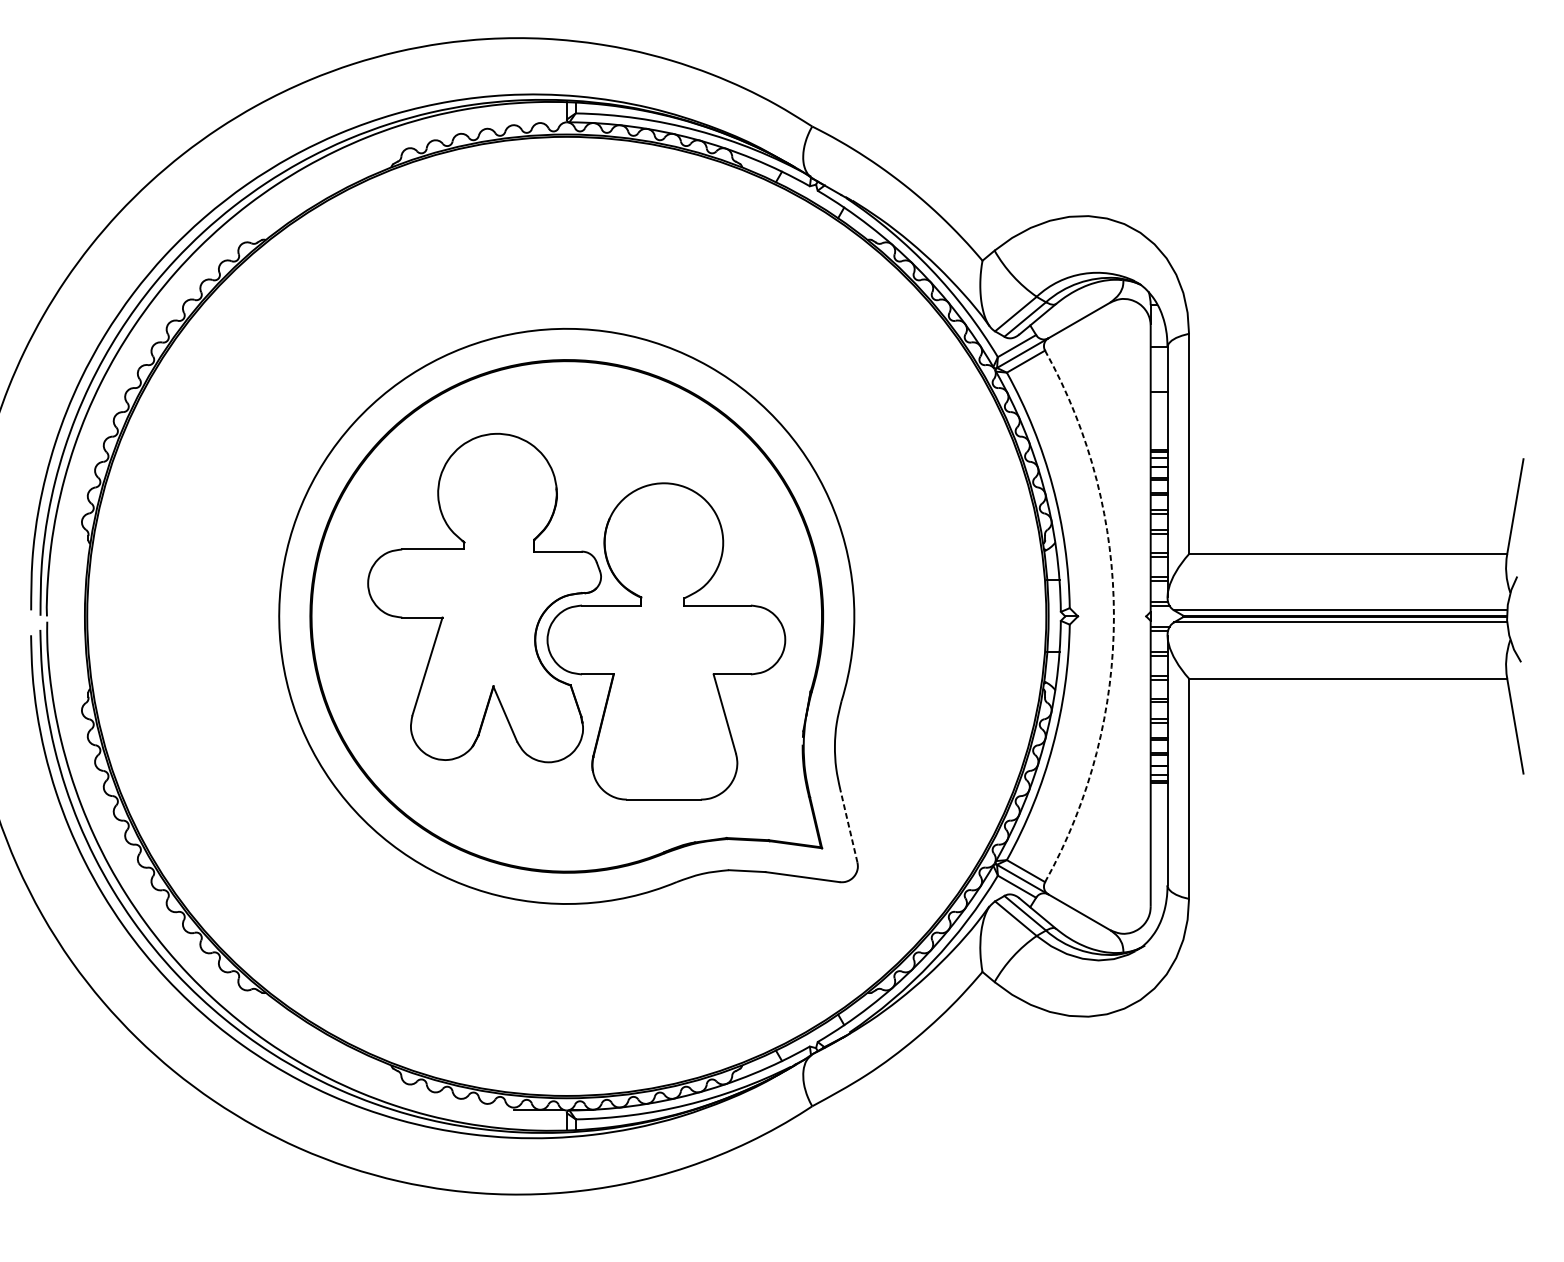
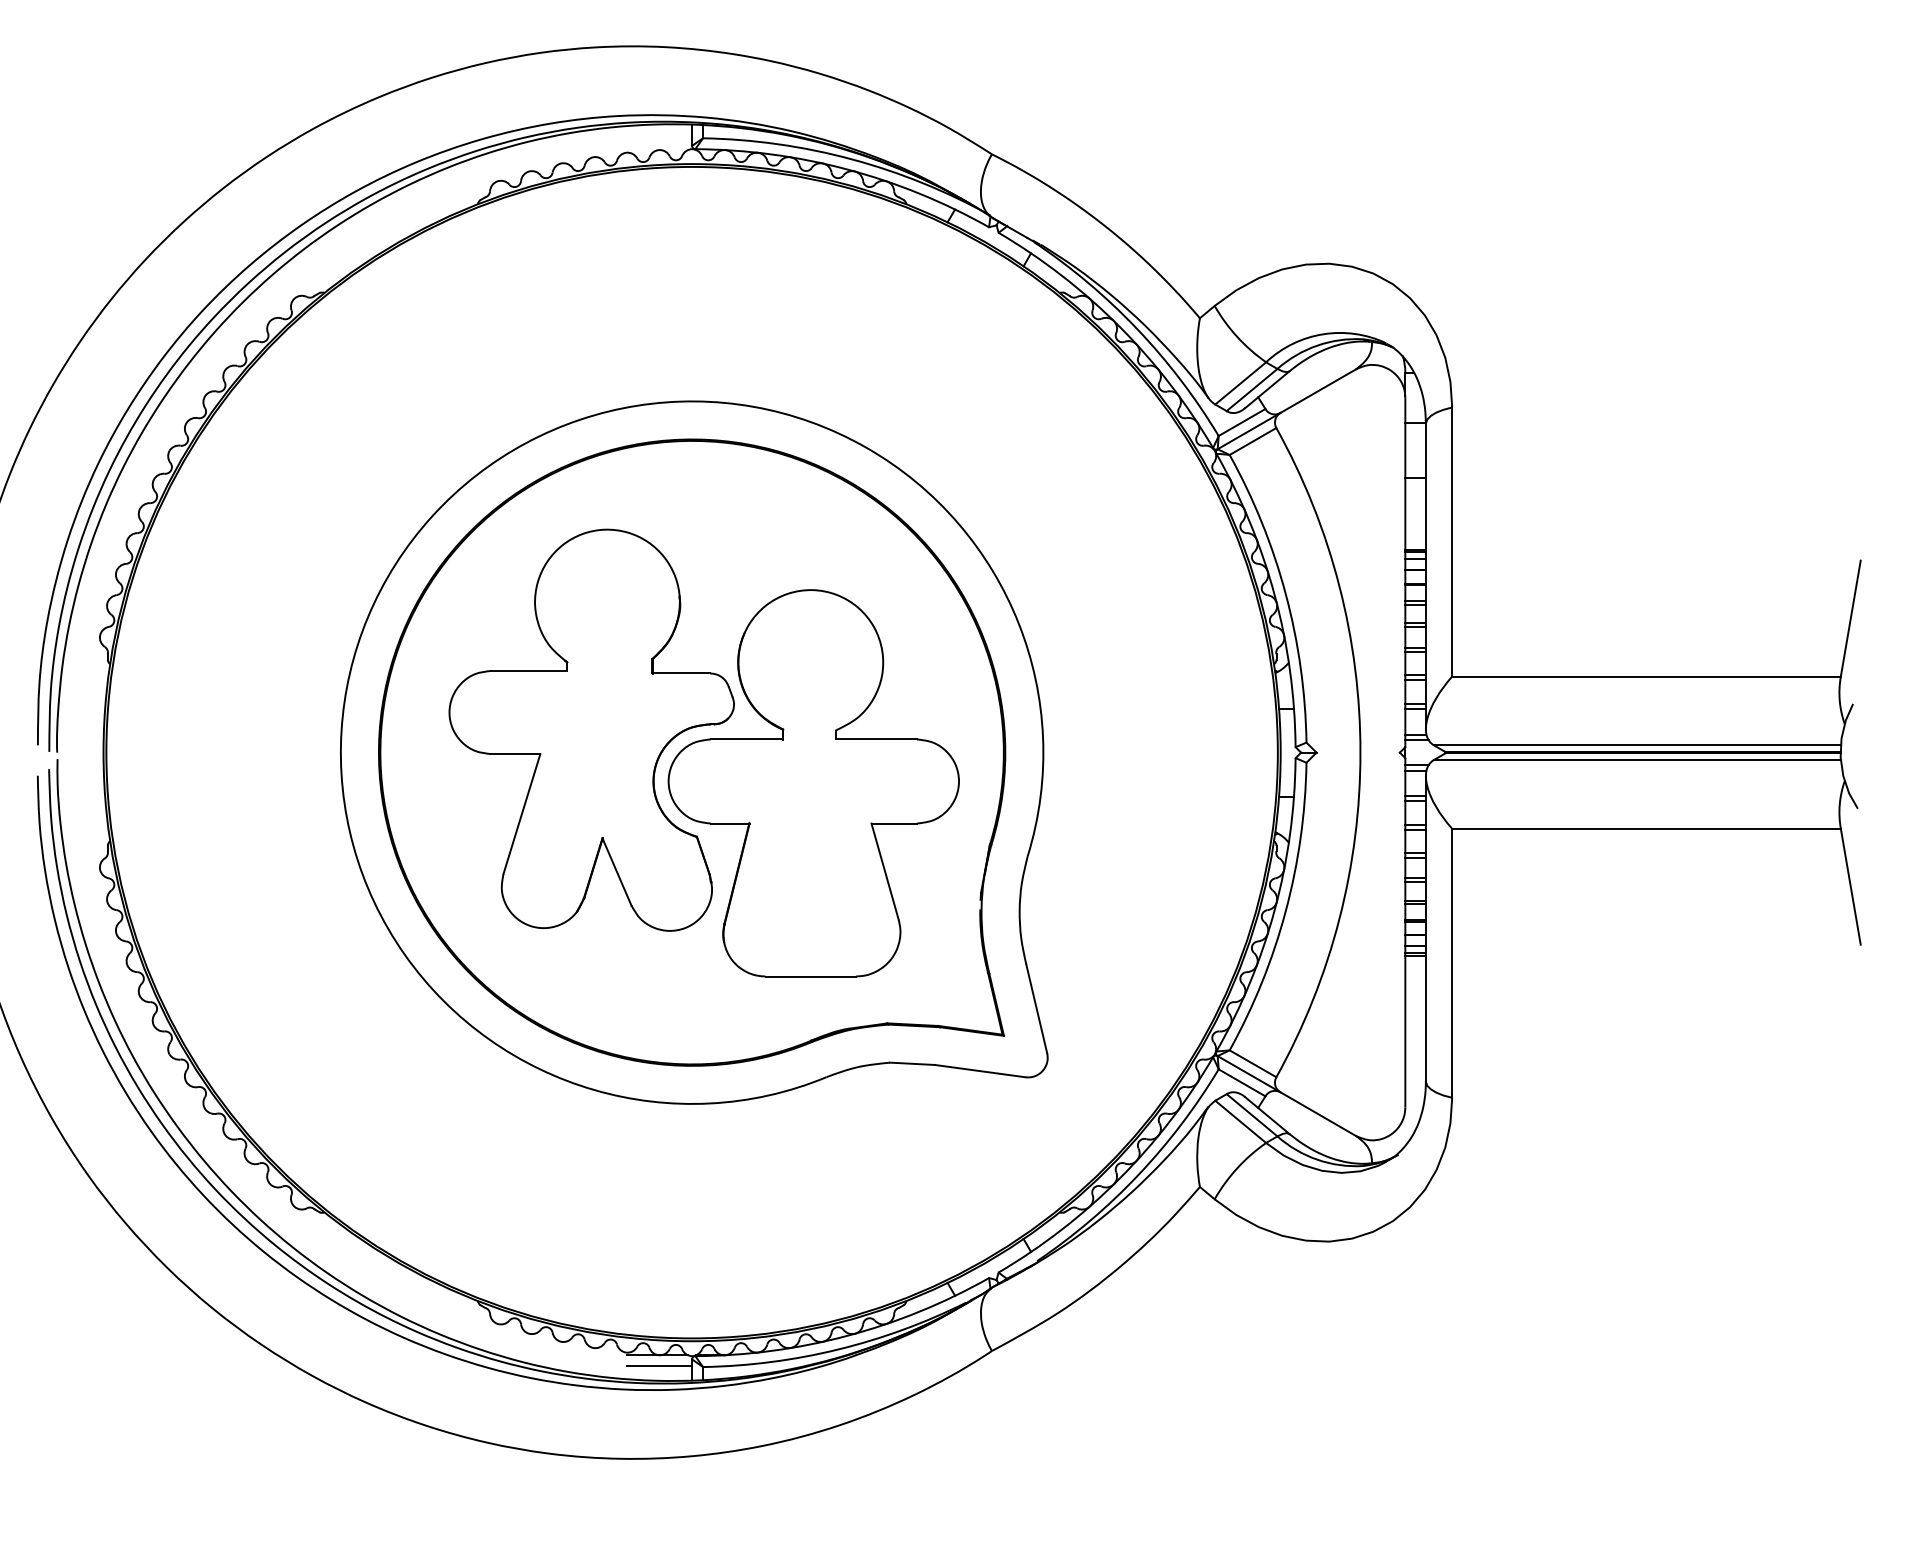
arc: (1113, 616) -> (1360, 752), dashed -> solid
line: (848, 826) -> (1036, 1009), dashed -> solid
line: (540, 1118) -> (659, 1366), added

